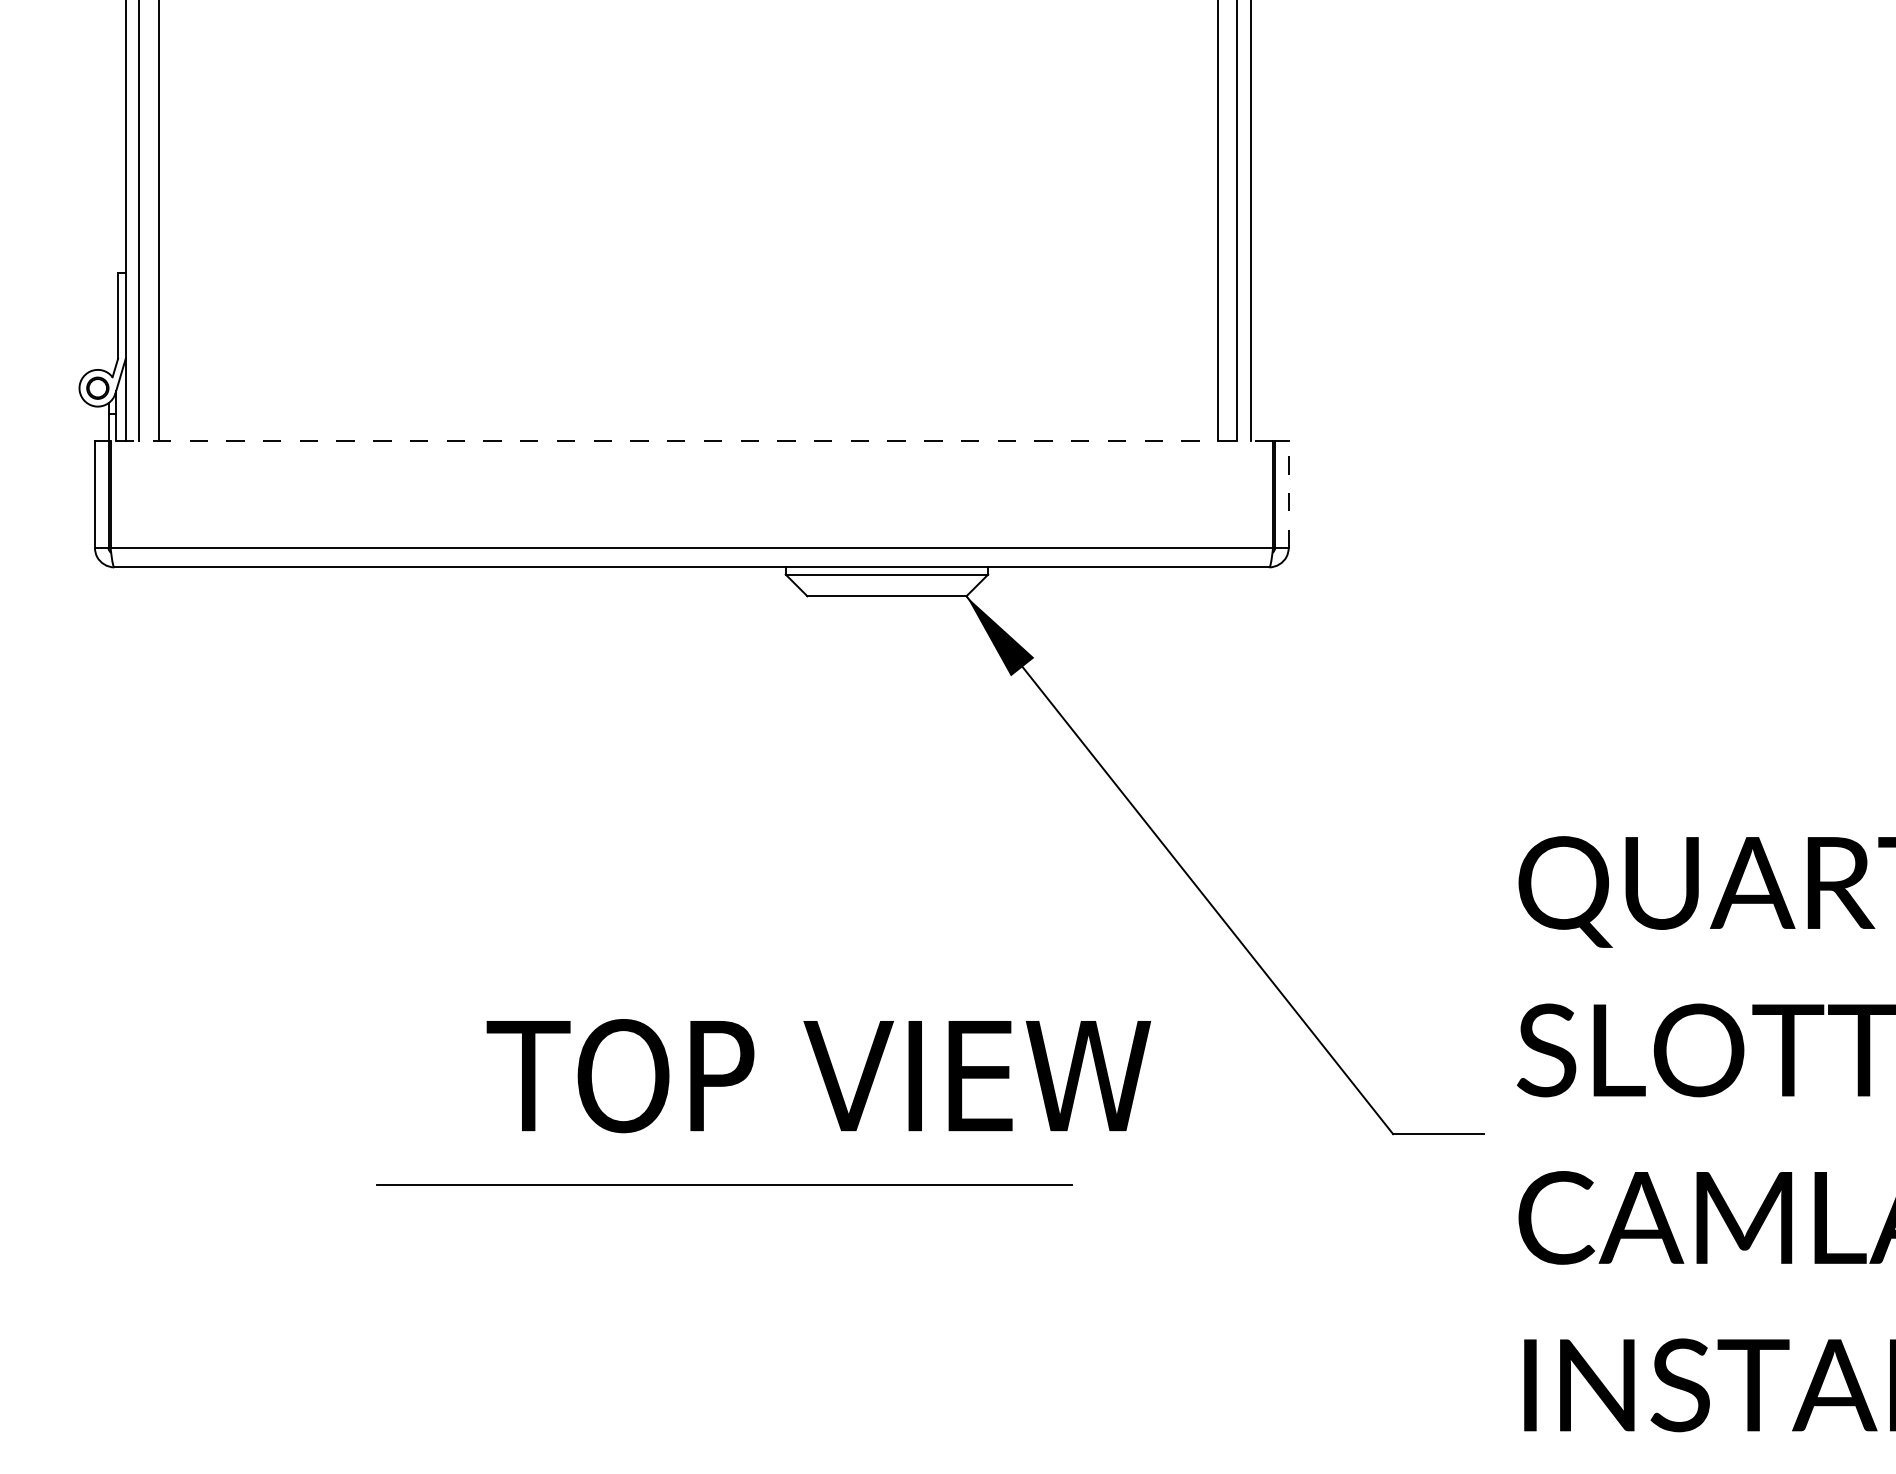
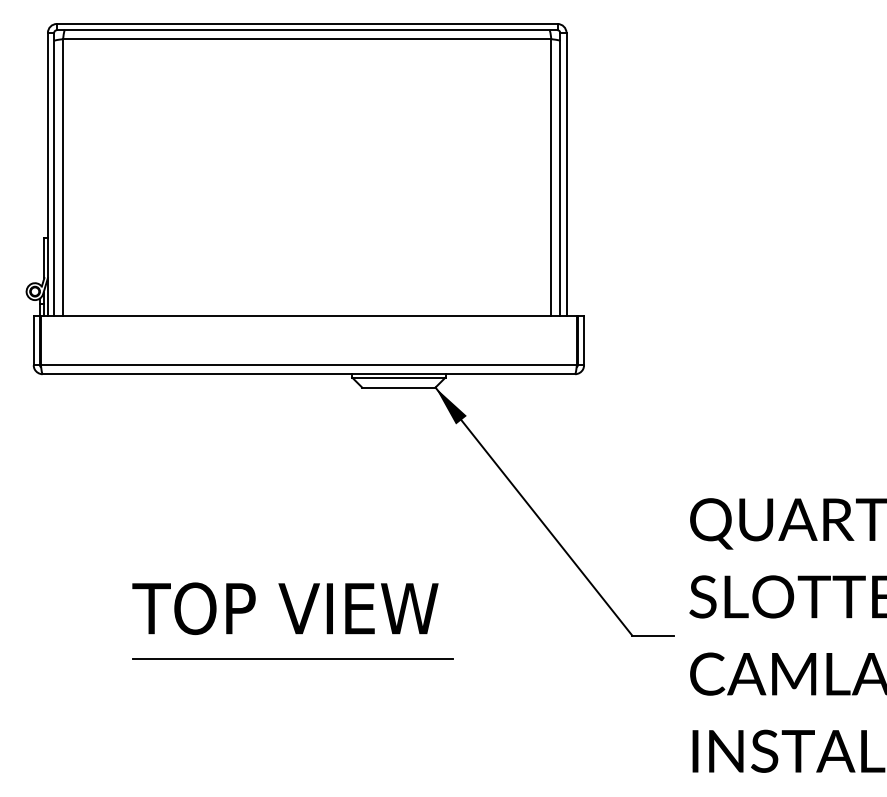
line: (690, 442) -> (308, 316), dashed -> solid
line: (1289, 494) -> (584, 340), dashed -> solid
text: (818, 1075) -> (285, 608), moved
line: (723, 1183) -> (292, 658), moved

